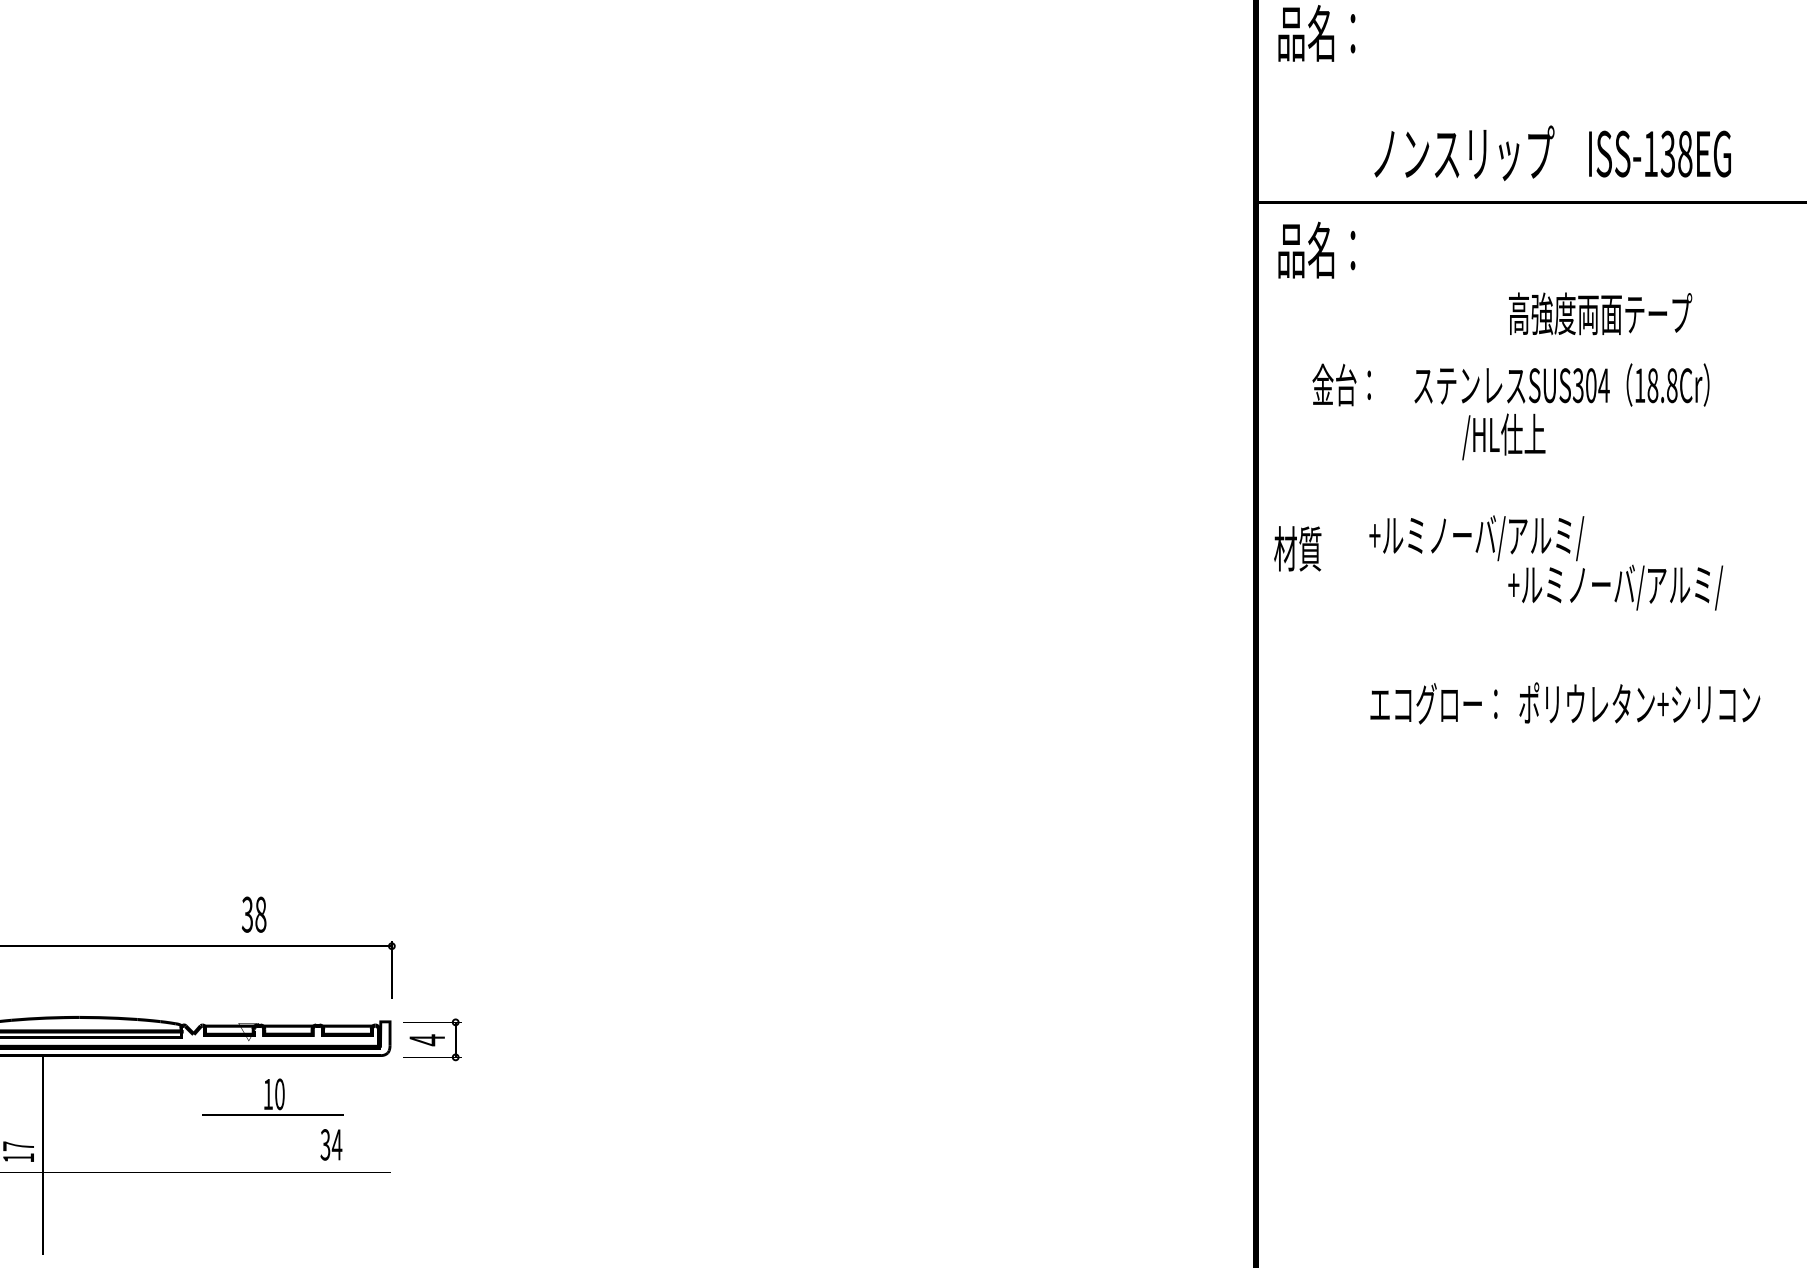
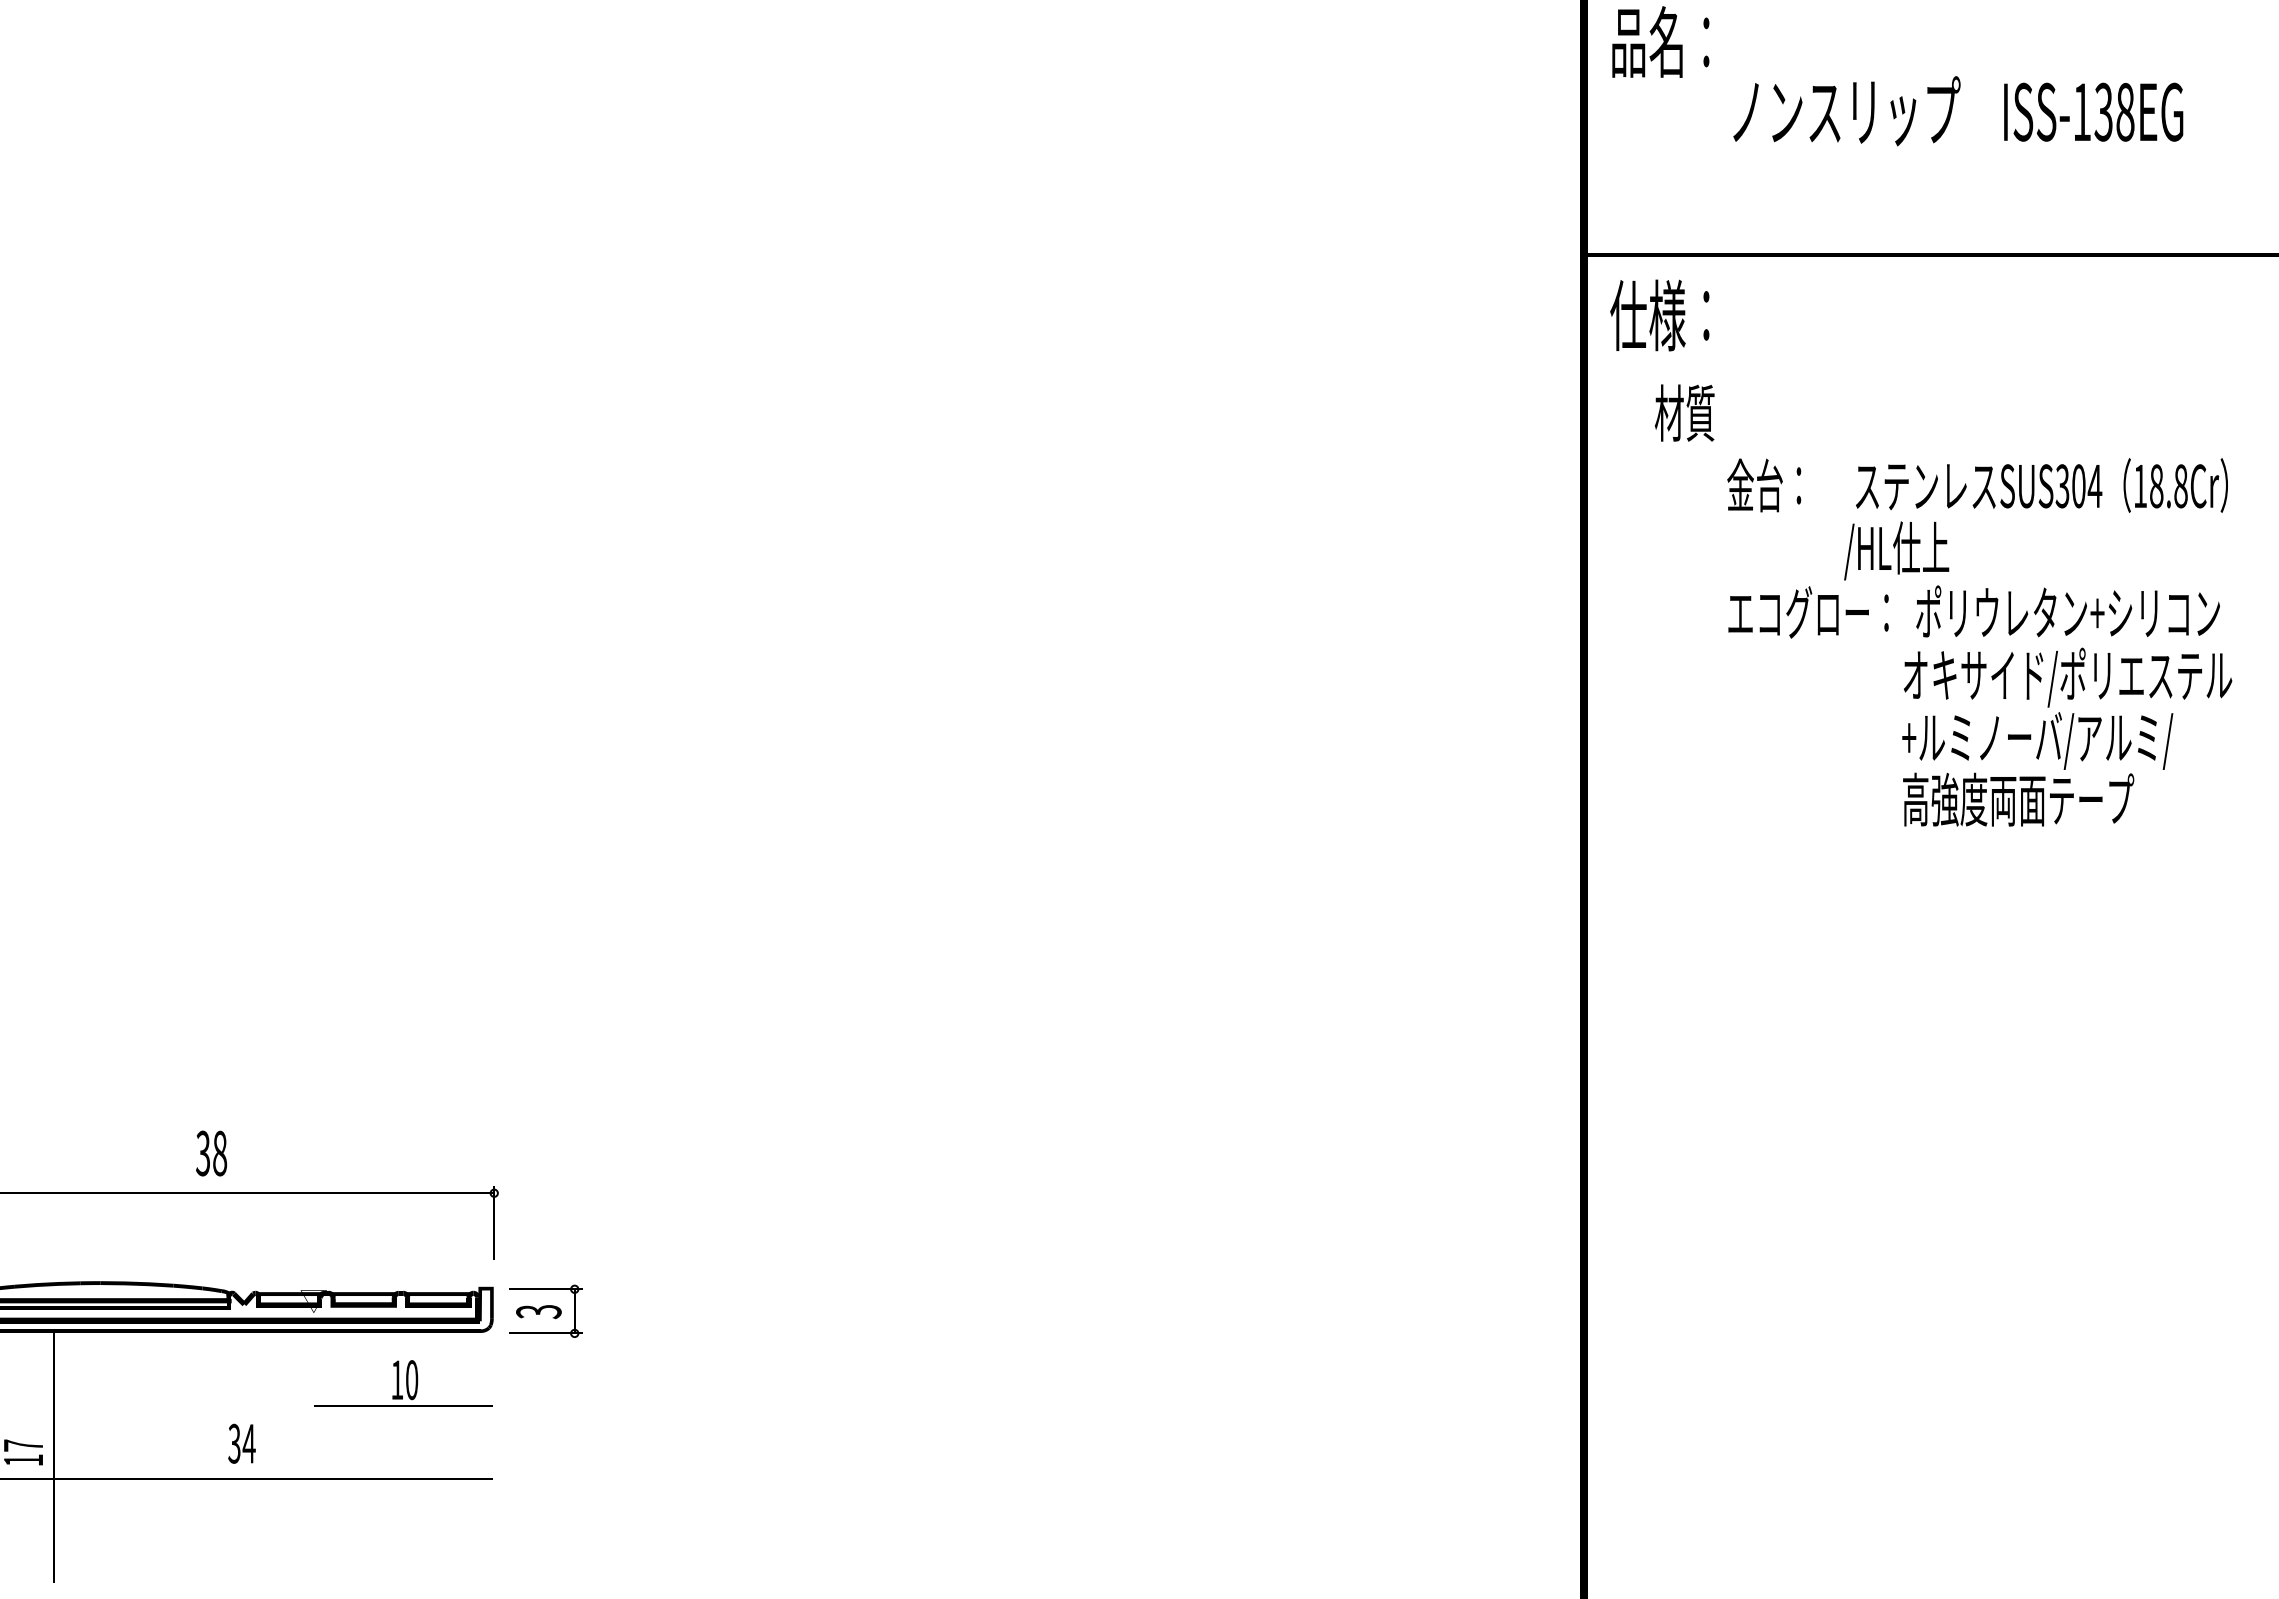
text: (1552, 153) -> (1958, 111), moved
text: (1306, 250) -> (1647, 315), 品名： -> 仕様：
text: (1600, 313) -> (2018, 799), moved
text: (1510, 385) -> (1977, 485), moved
text: (1569, 537) -> (1979, 677), +ルミノーバ/アルミ/ -> オキサイド/ポリエステル
text: (1297, 548) -> (1684, 412), moved
text: (1564, 702) -> (1973, 611), moved
text: (254, 914) -> (211, 1153), moved
text: (426, 1039) -> (538, 1311), 4 -> 3
text: (273, 1097) -> (403, 1383), moved
text: (331, 1144) -> (241, 1443), moved

